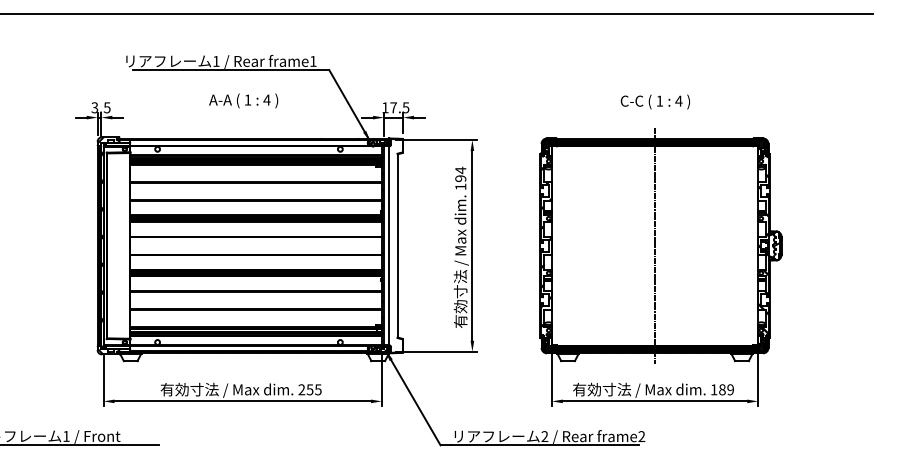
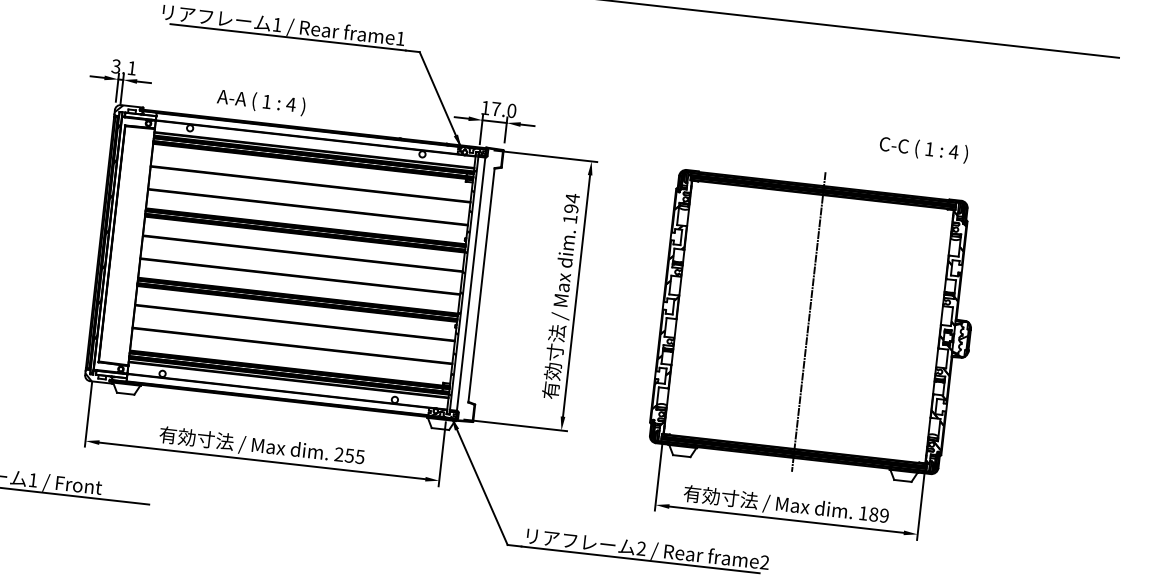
text: (243, 100) -> (261, 101), moved
text: (654, 101) -> (922, 148), moved
text: (106, 107) -> (131, 67), 3.5 -> 3.1
text: (405, 107) -> (511, 110), 17.5 -> 17.0

